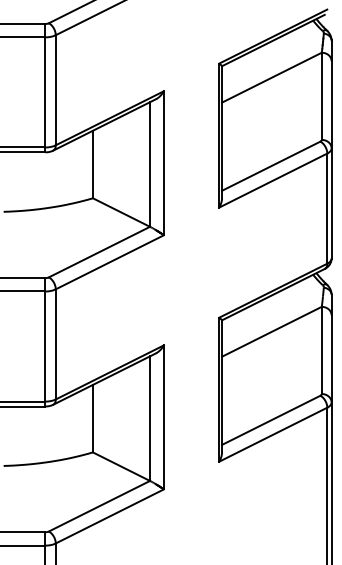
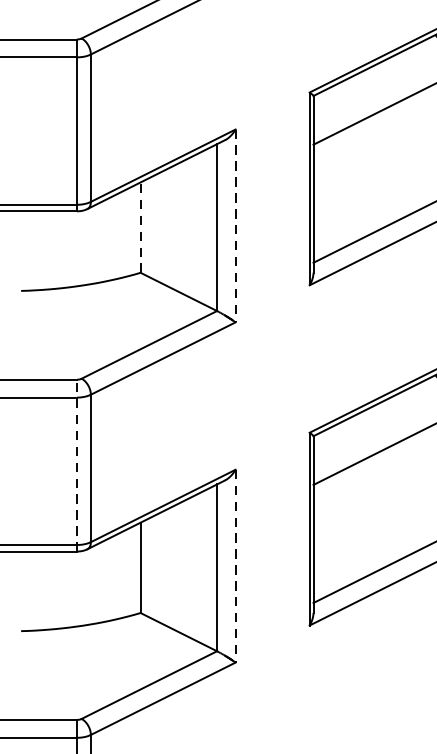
line: (163, 163) -> (235, 226), solid -> dashed
line: (92, 164) -> (140, 227), solid -> dashed
line: (45, 341) -> (77, 464), solid -> dashed
line: (163, 417) -> (235, 566), solid -> dashed

